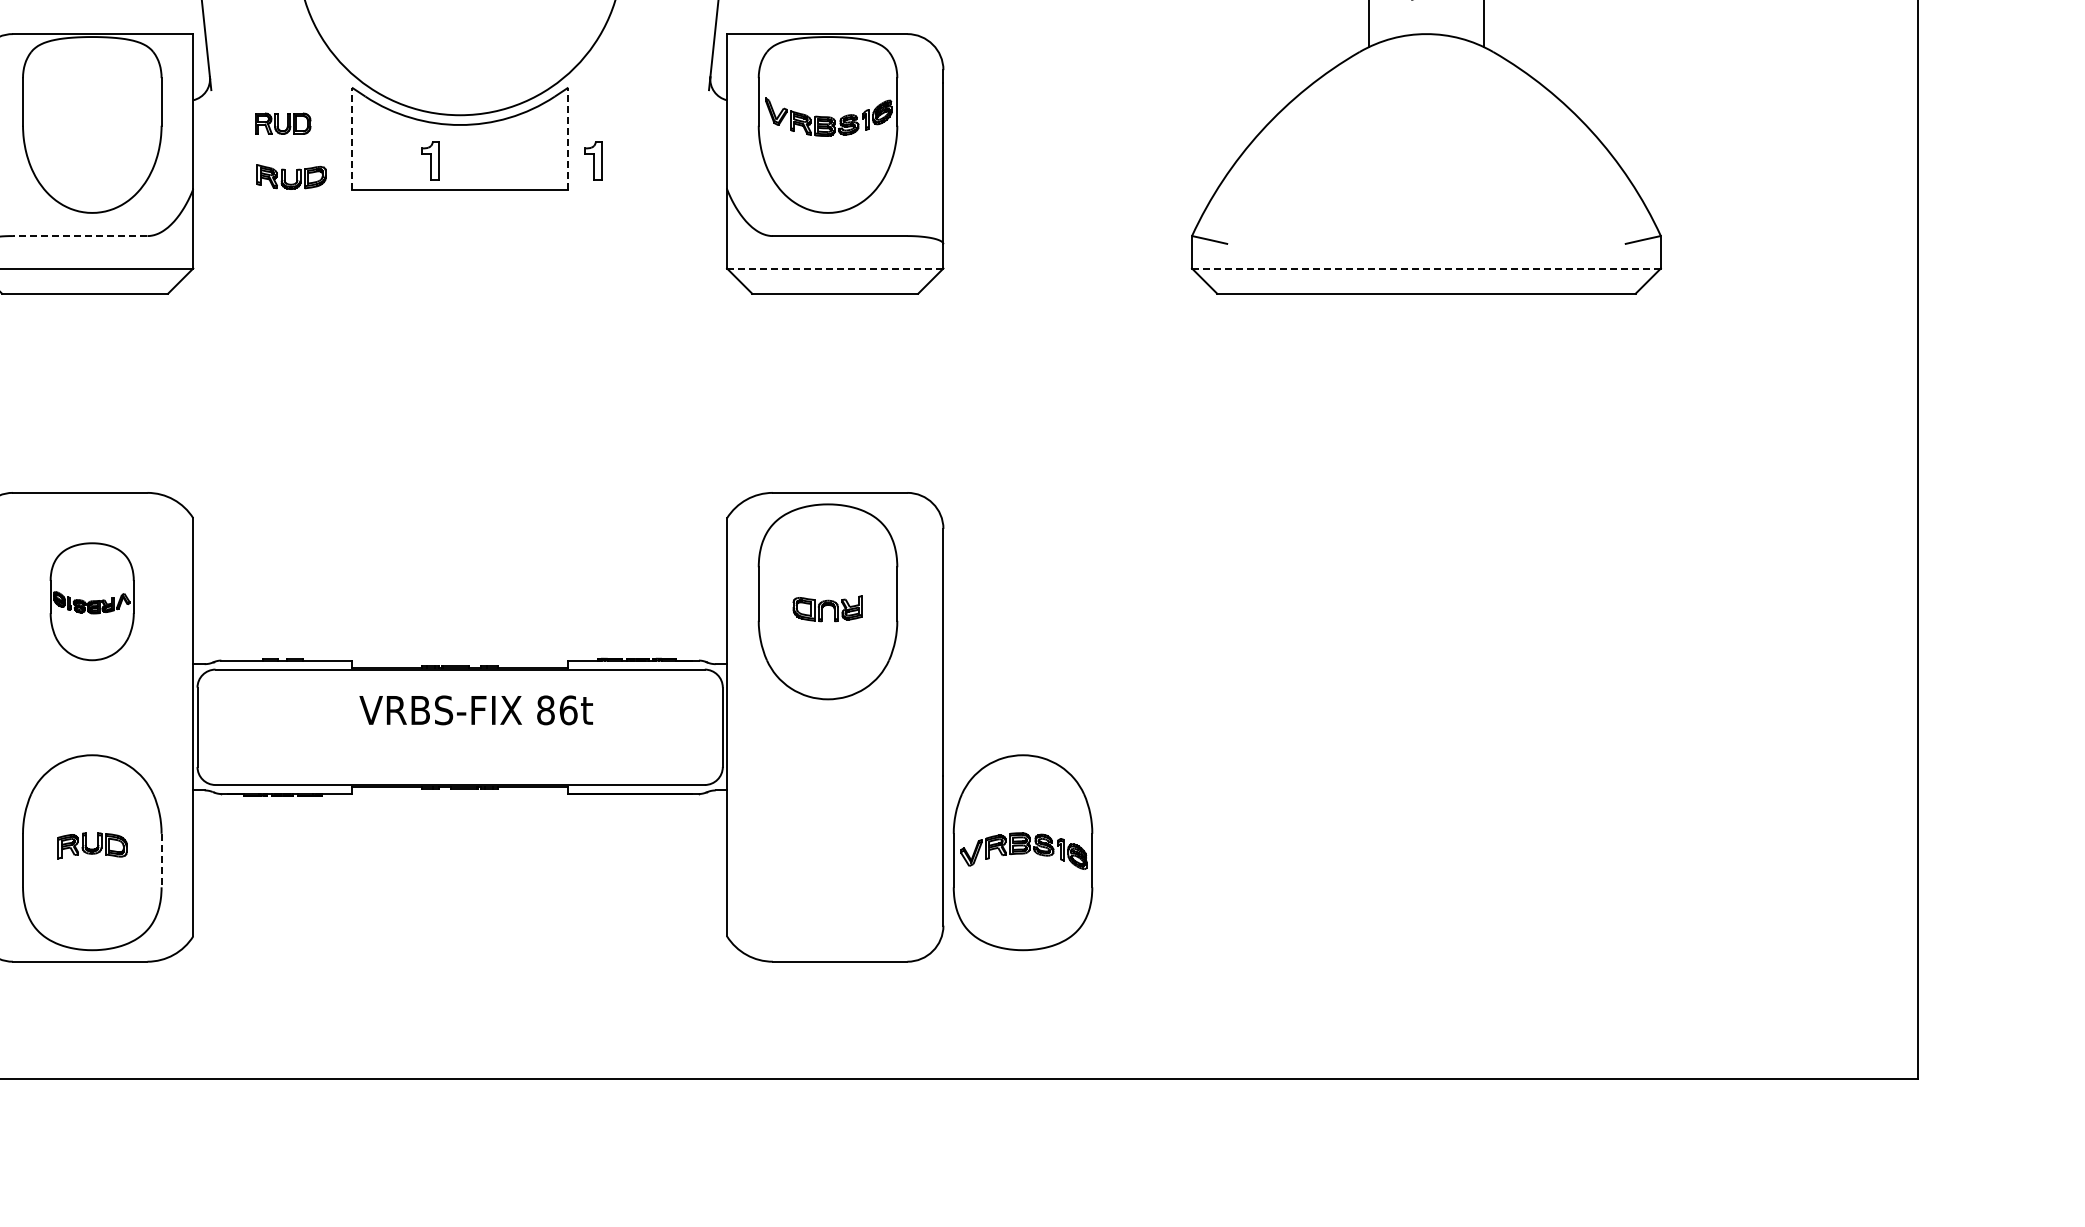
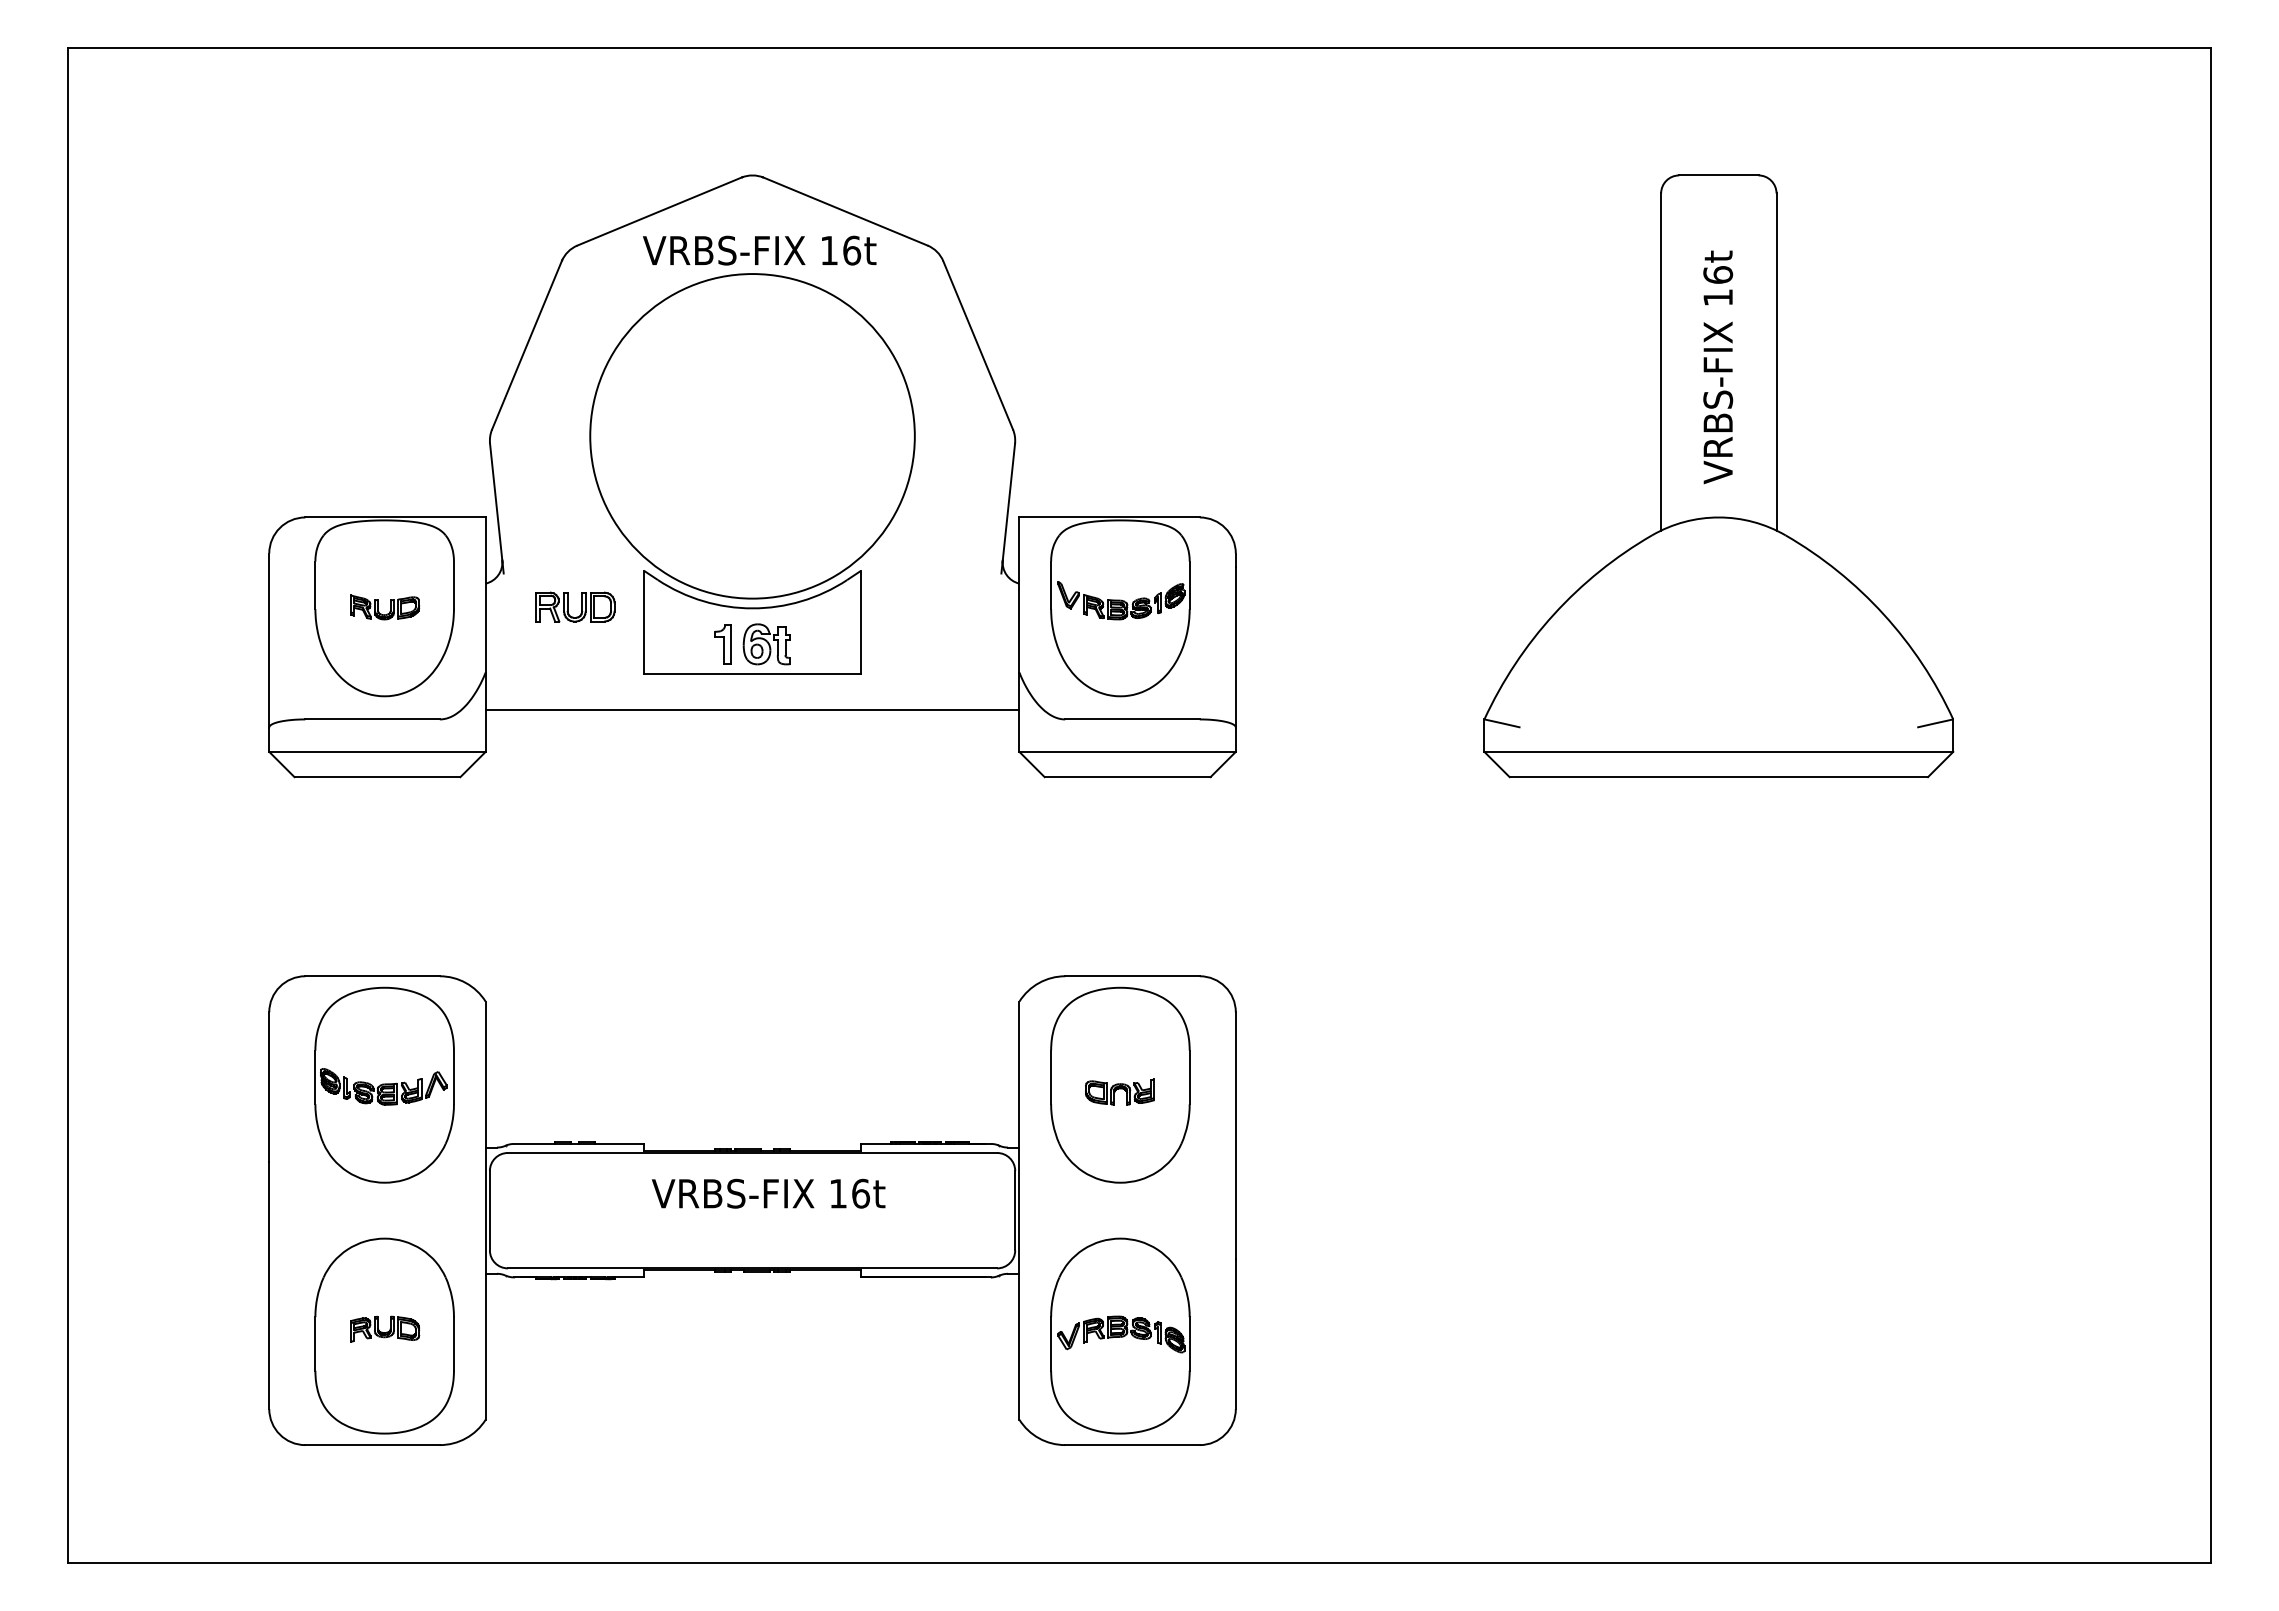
part: (283, 123) -> (575, 606), size x1.43
line: (352, 138) -> (644, 621), dashed -> solid
line: (568, 138) -> (860, 621), dashed -> solid
part: (474, 161) -> (766, 644), added
part: (593, 161) -> (885, 644), removed
part: (292, 177) -> (385, 607), moved
line: (460, 227) -> (752, 710), added
line: (80, 236) -> (372, 719), dashed -> solid
line: (835, 268) -> (1127, 751), dashed -> solid
line: (1426, 268) -> (1718, 751), dashed -> solid
part: (92, 601) -> (384, 1084), size x1.67
text: (546, 710) -> (838, 1193), 86t -> 16t
part: (1023, 852) -> (1120, 1335), moved
line: (161, 860) -> (453, 1343), dashed -> solid

